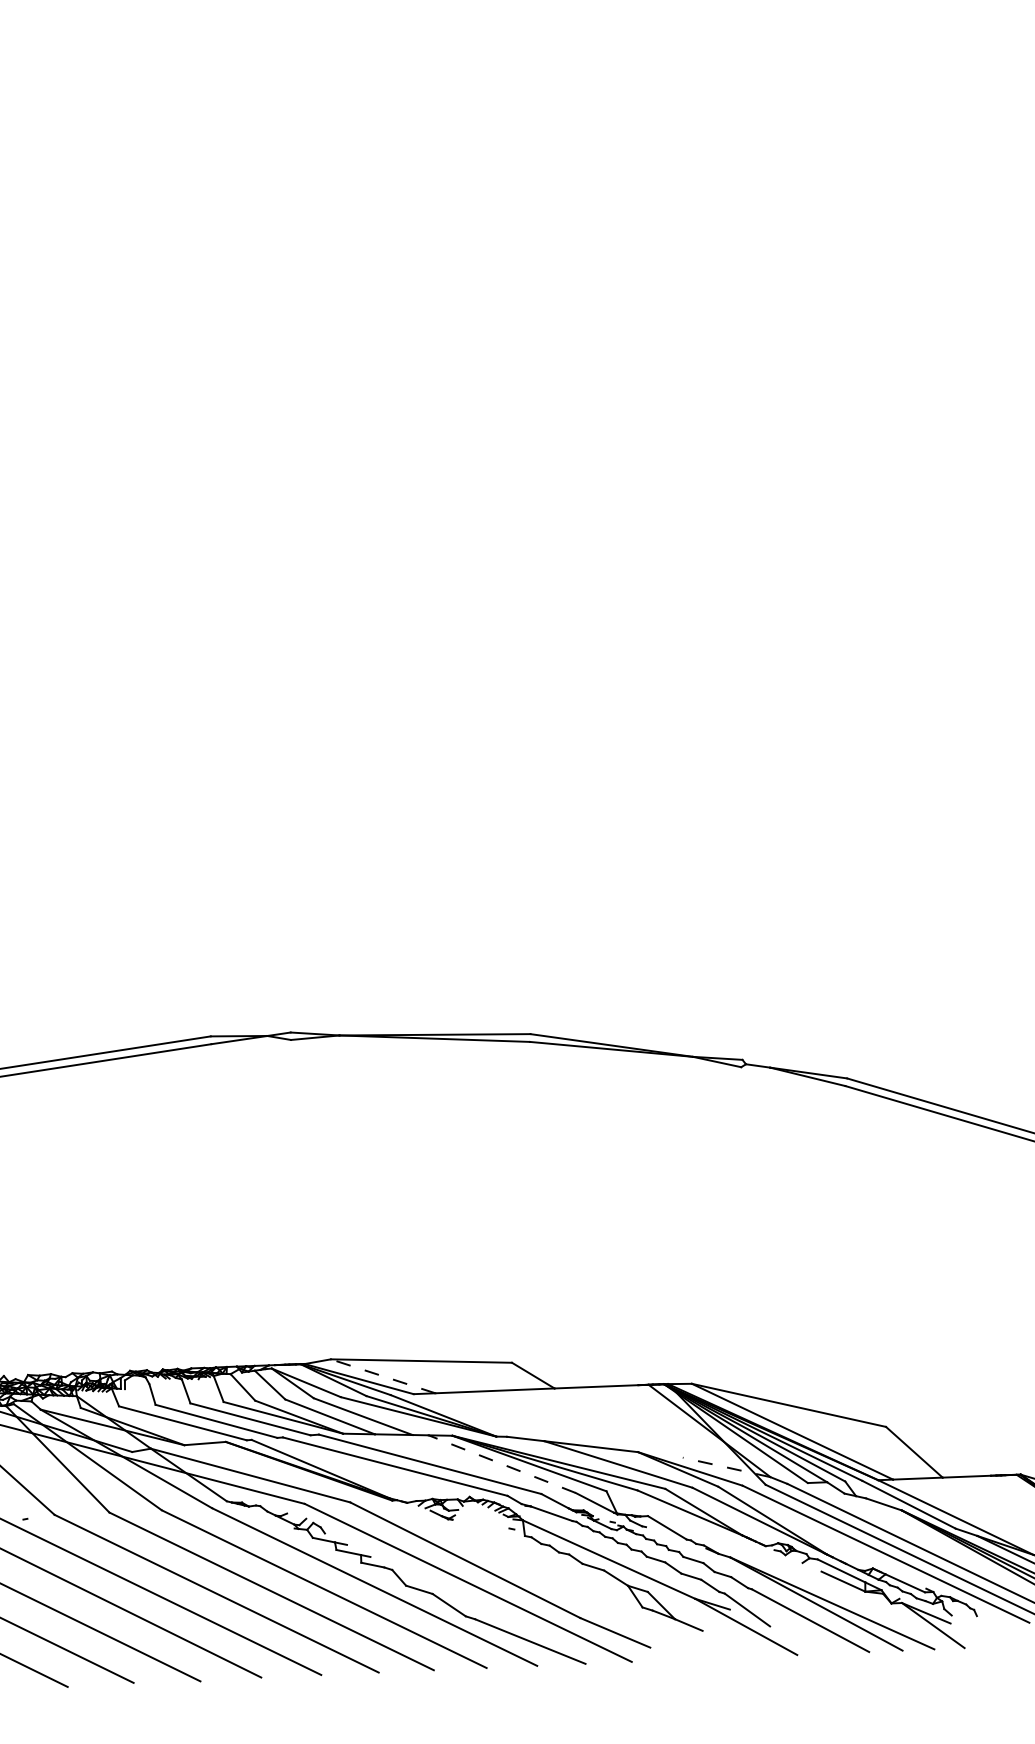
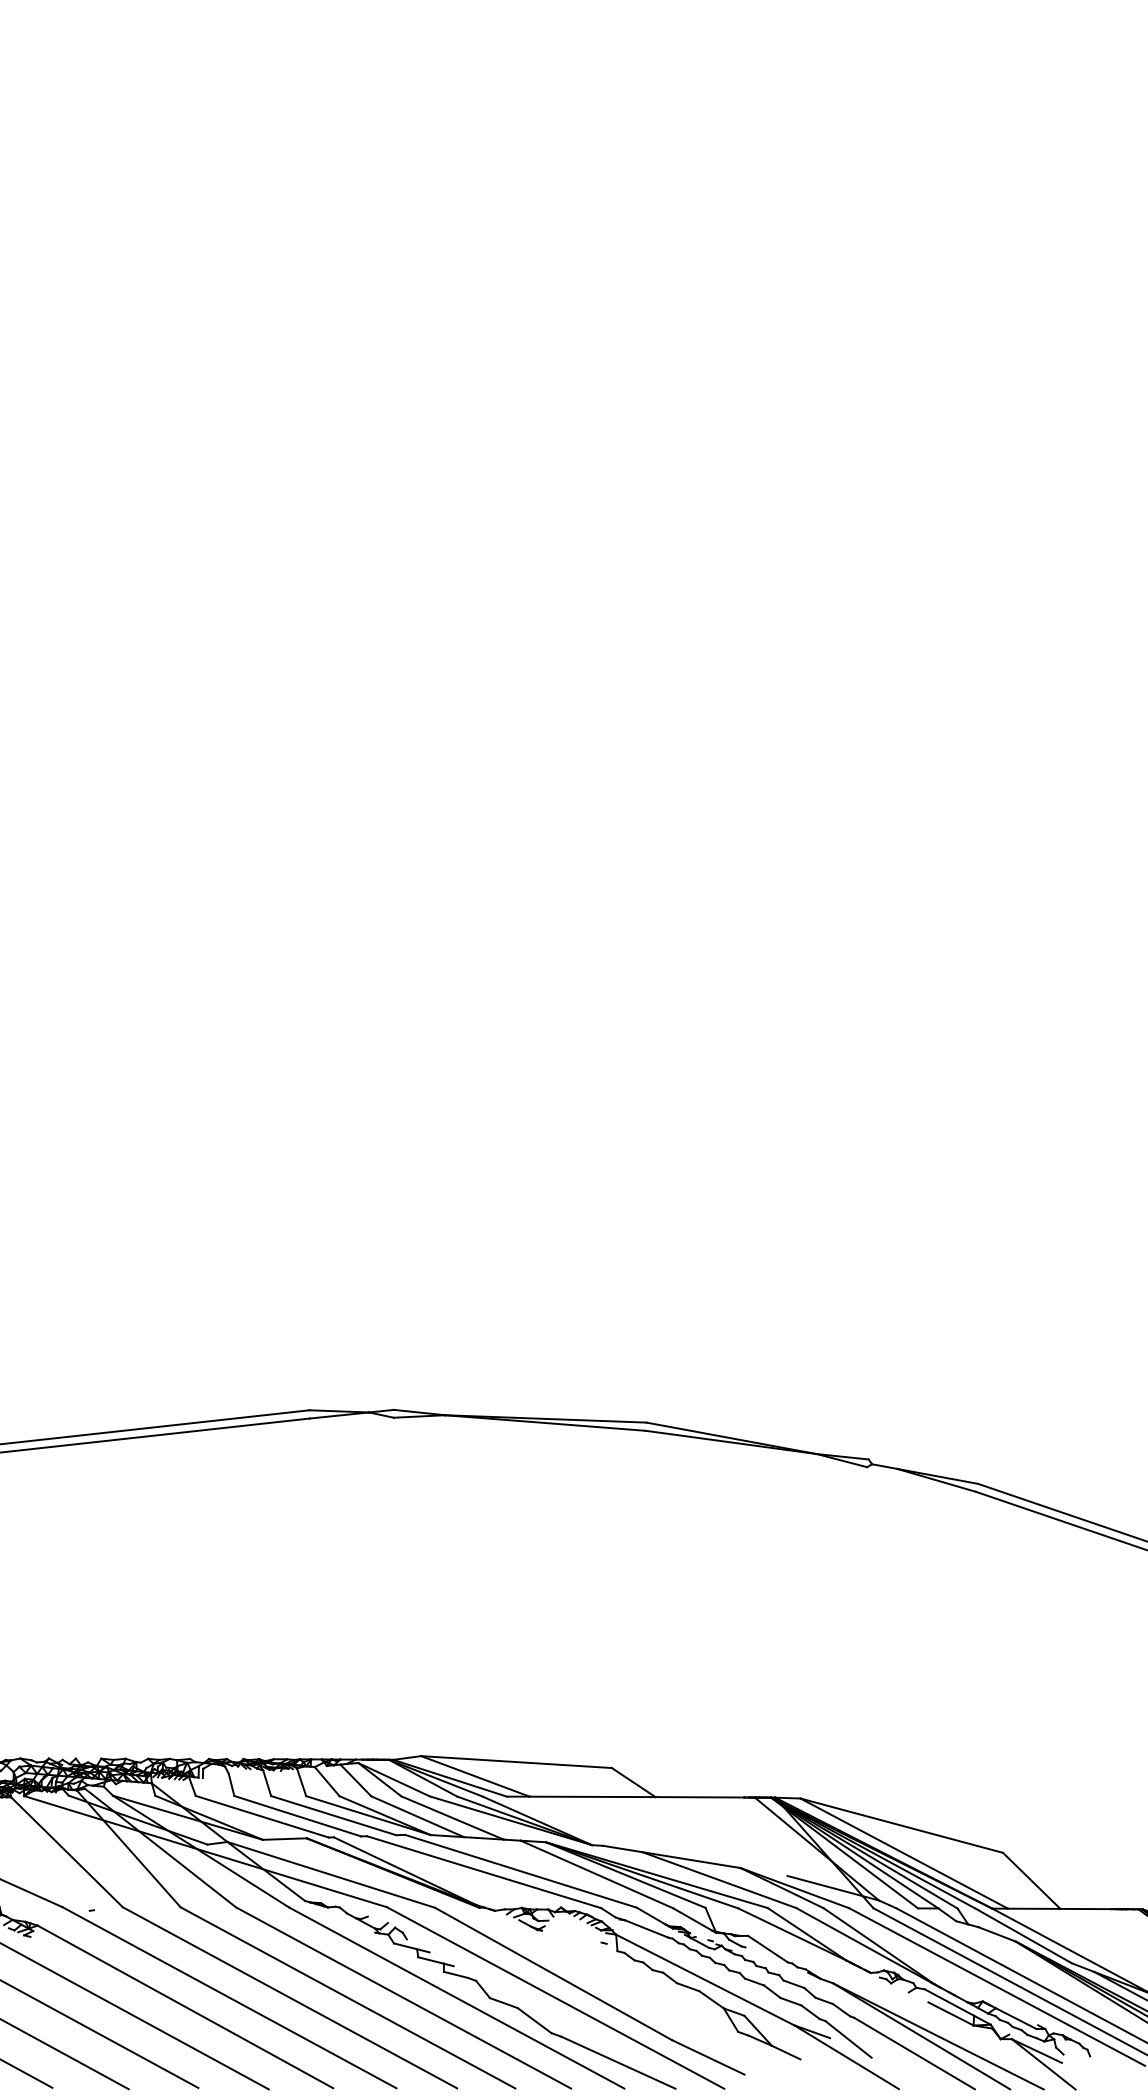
line: (383, 1376) -> (475, 1776), dashed -> solid
line: (501, 1464) -> (596, 1874), dashed -> solid
line: (725, 1467) -> (832, 1888), dashed -> solid

